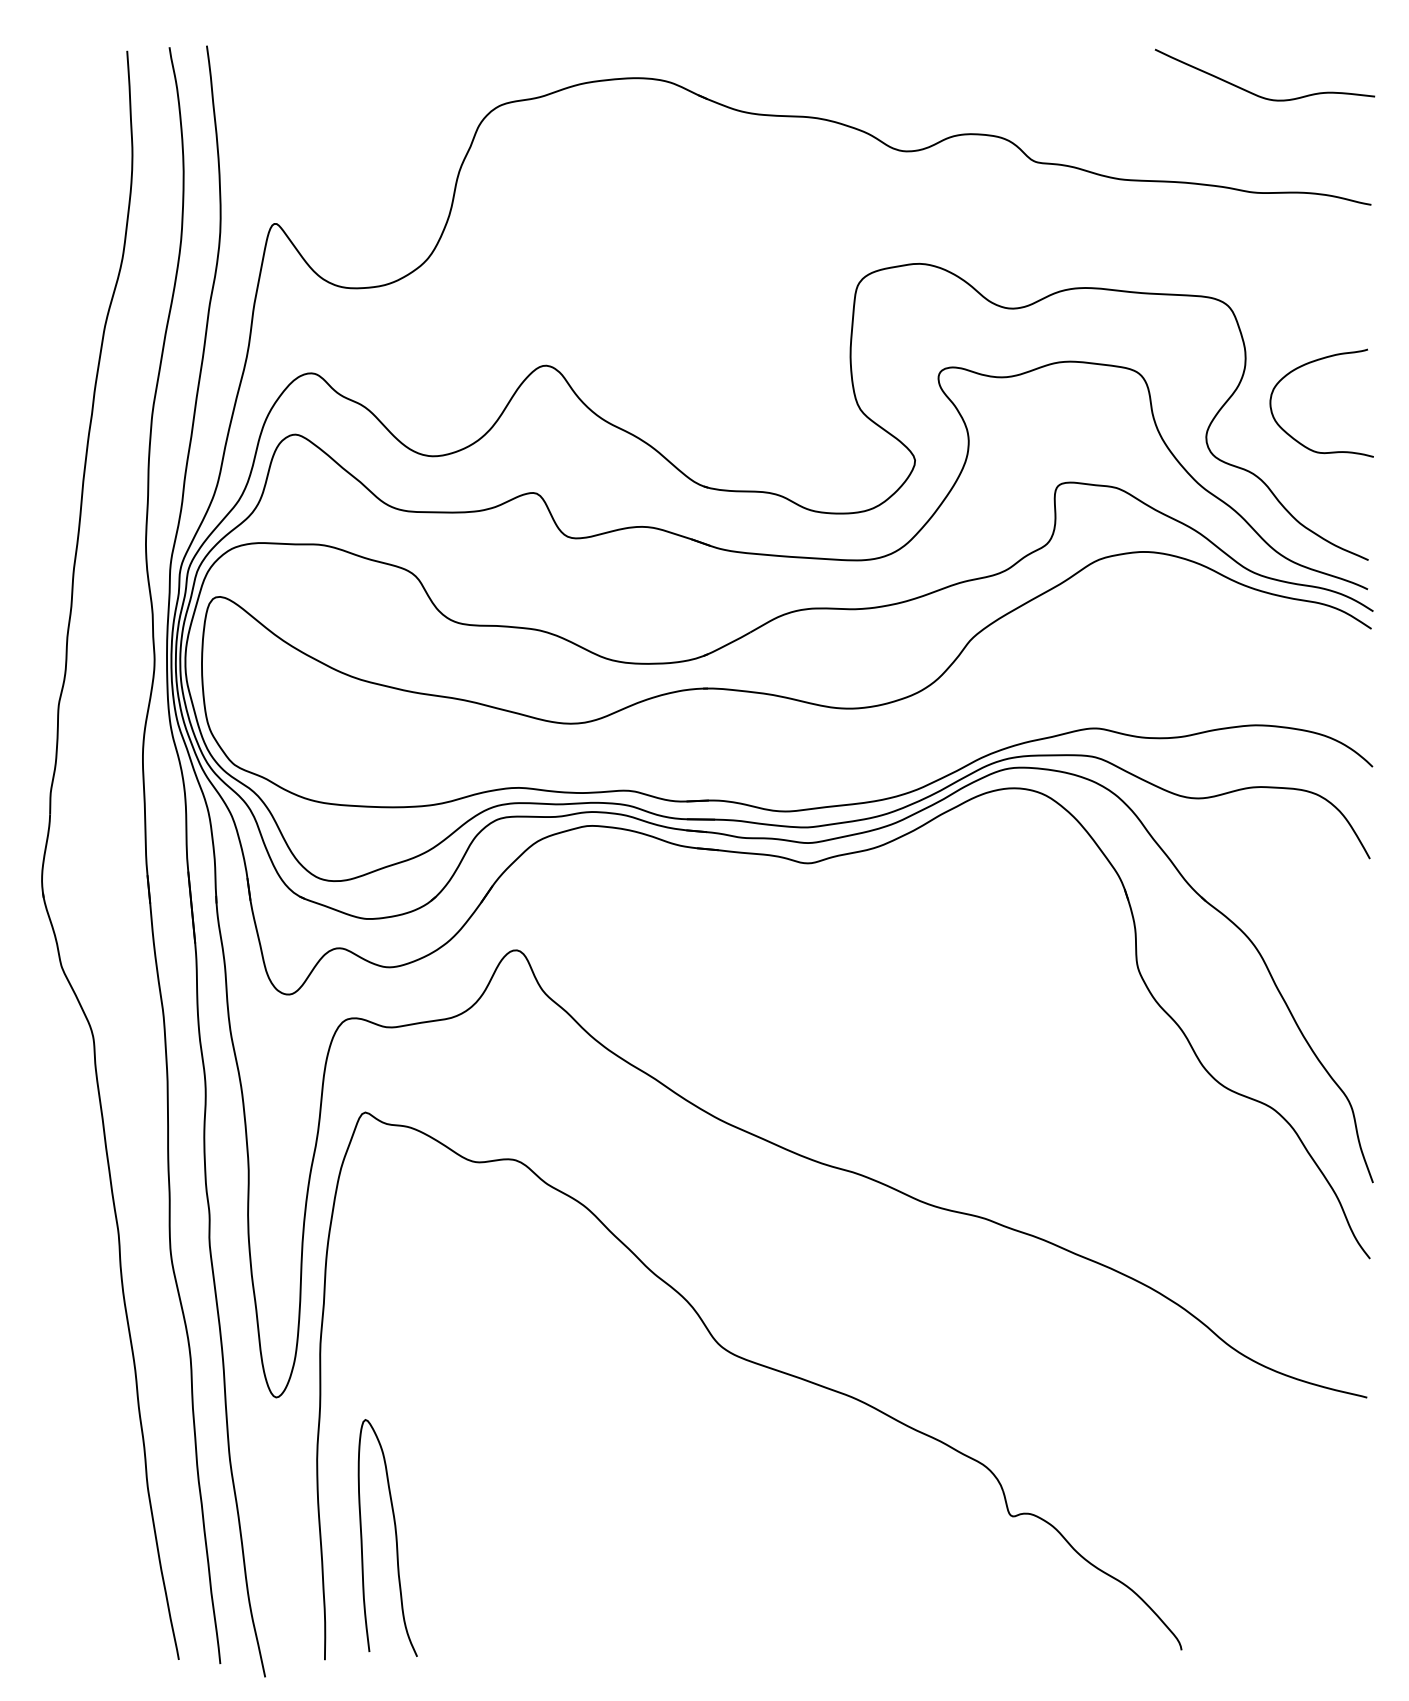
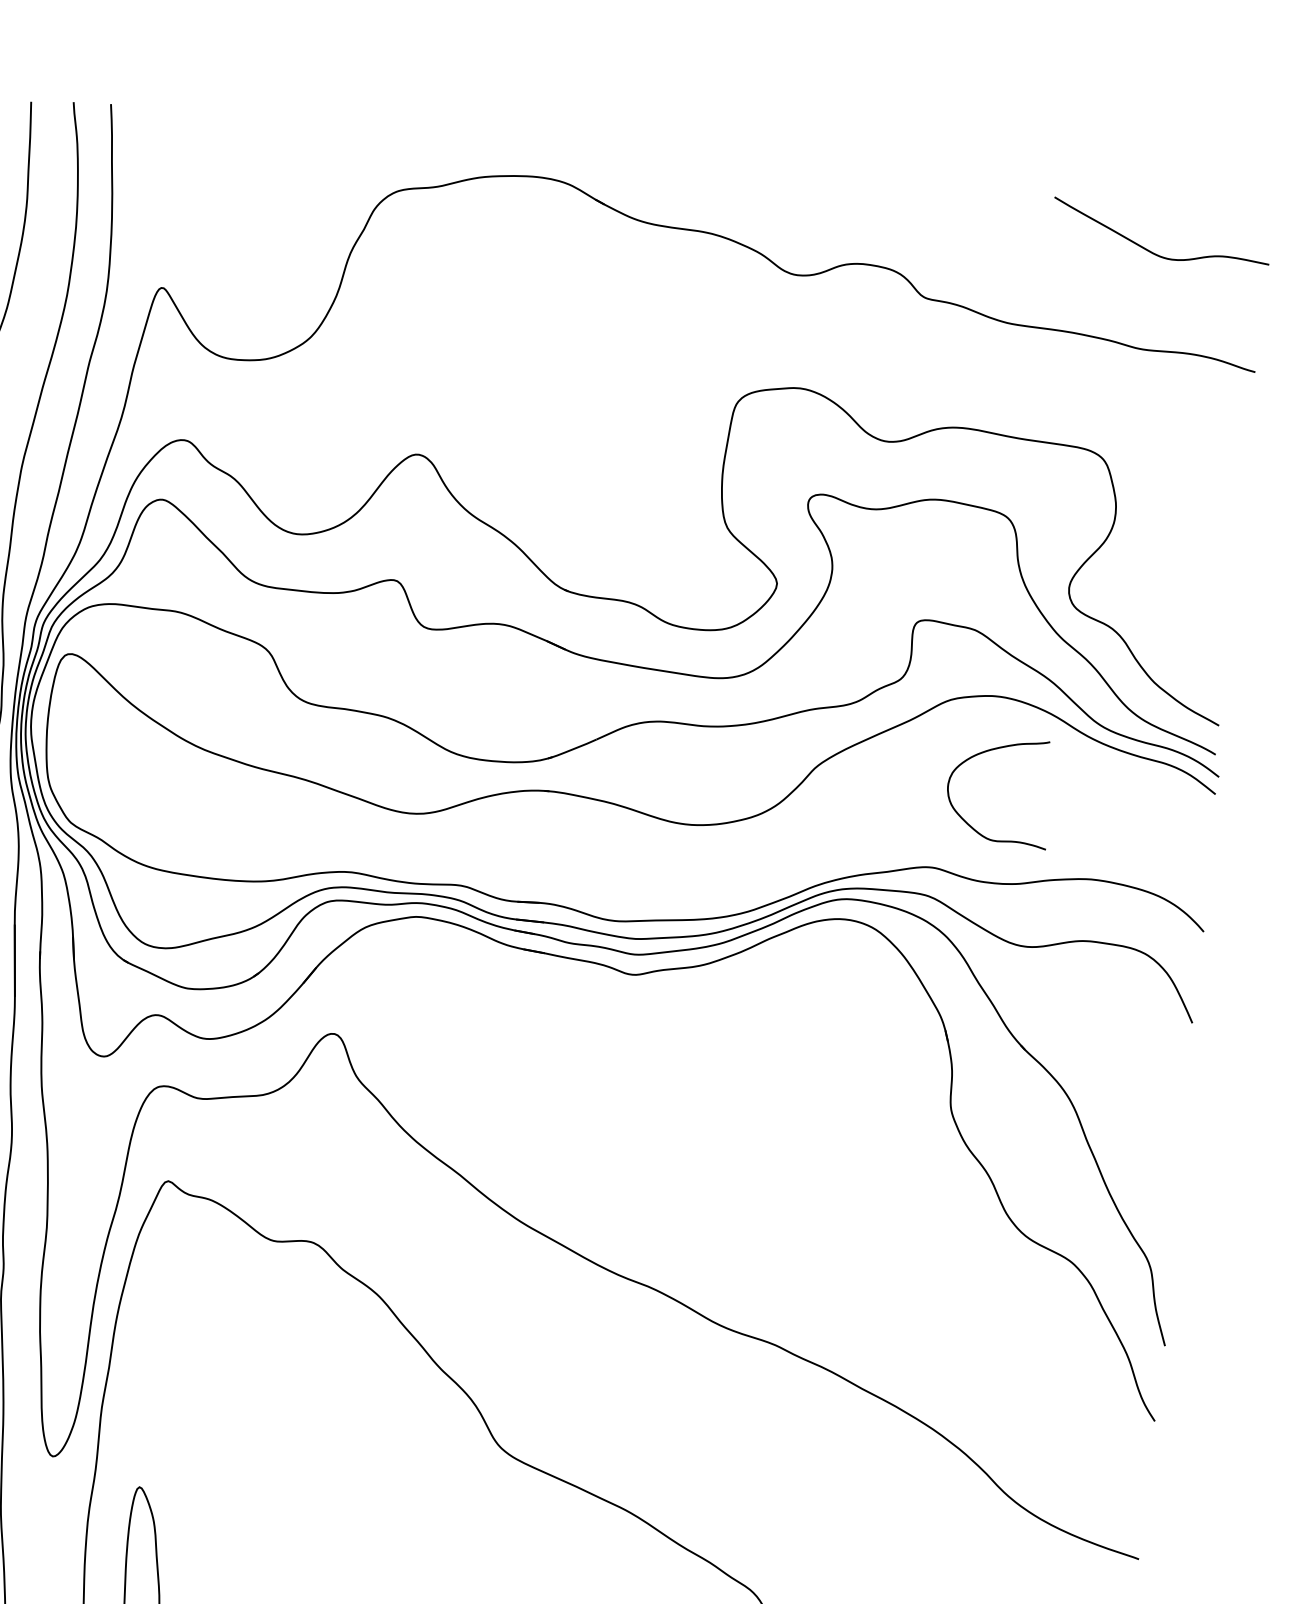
curve: (1308, 364) -> (989, 751), moved

